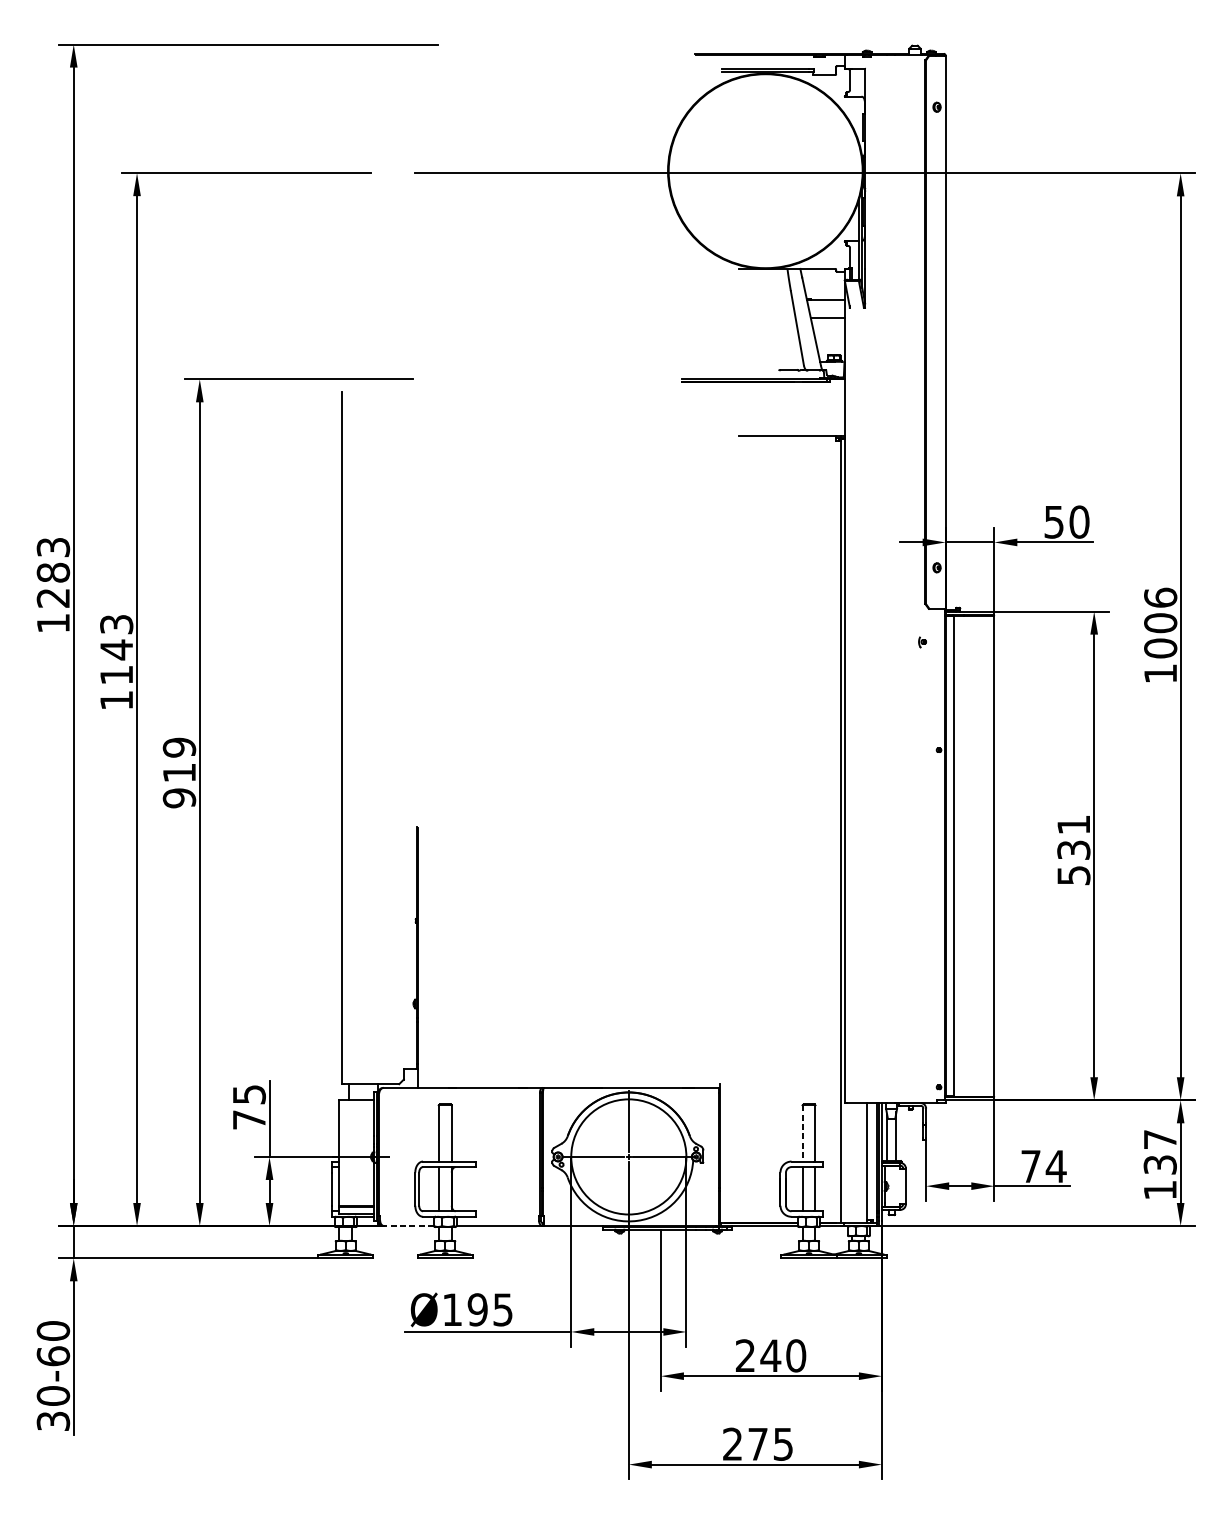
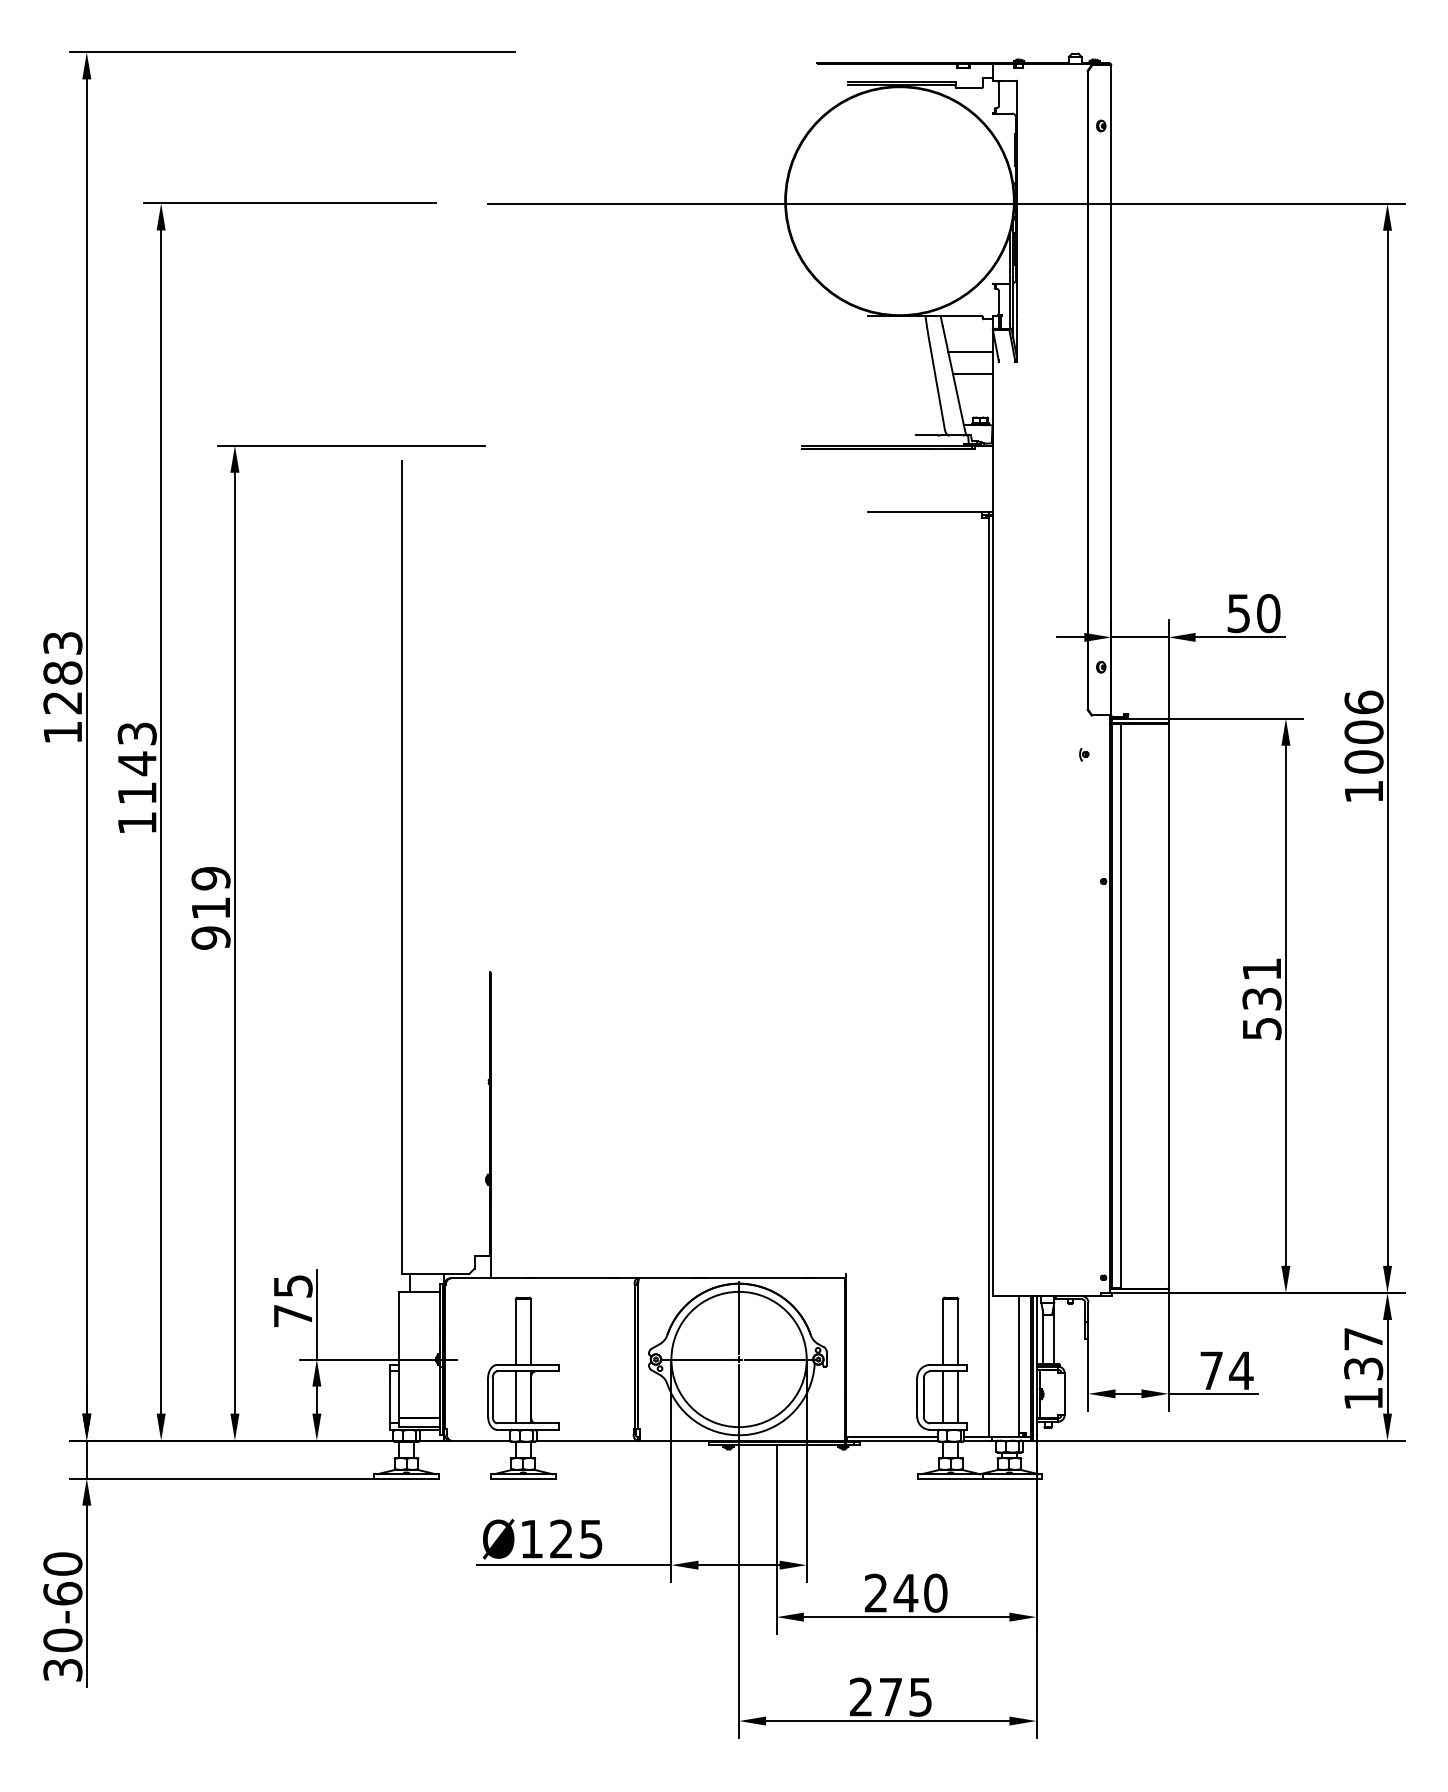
line: (802, 1133) -> (943, 1332), dashed -> solid
line: (408, 1225) -> (480, 1440), dashed -> solid
text: (477, 1309) -> (561, 1538), Ø195 -> Ø125

